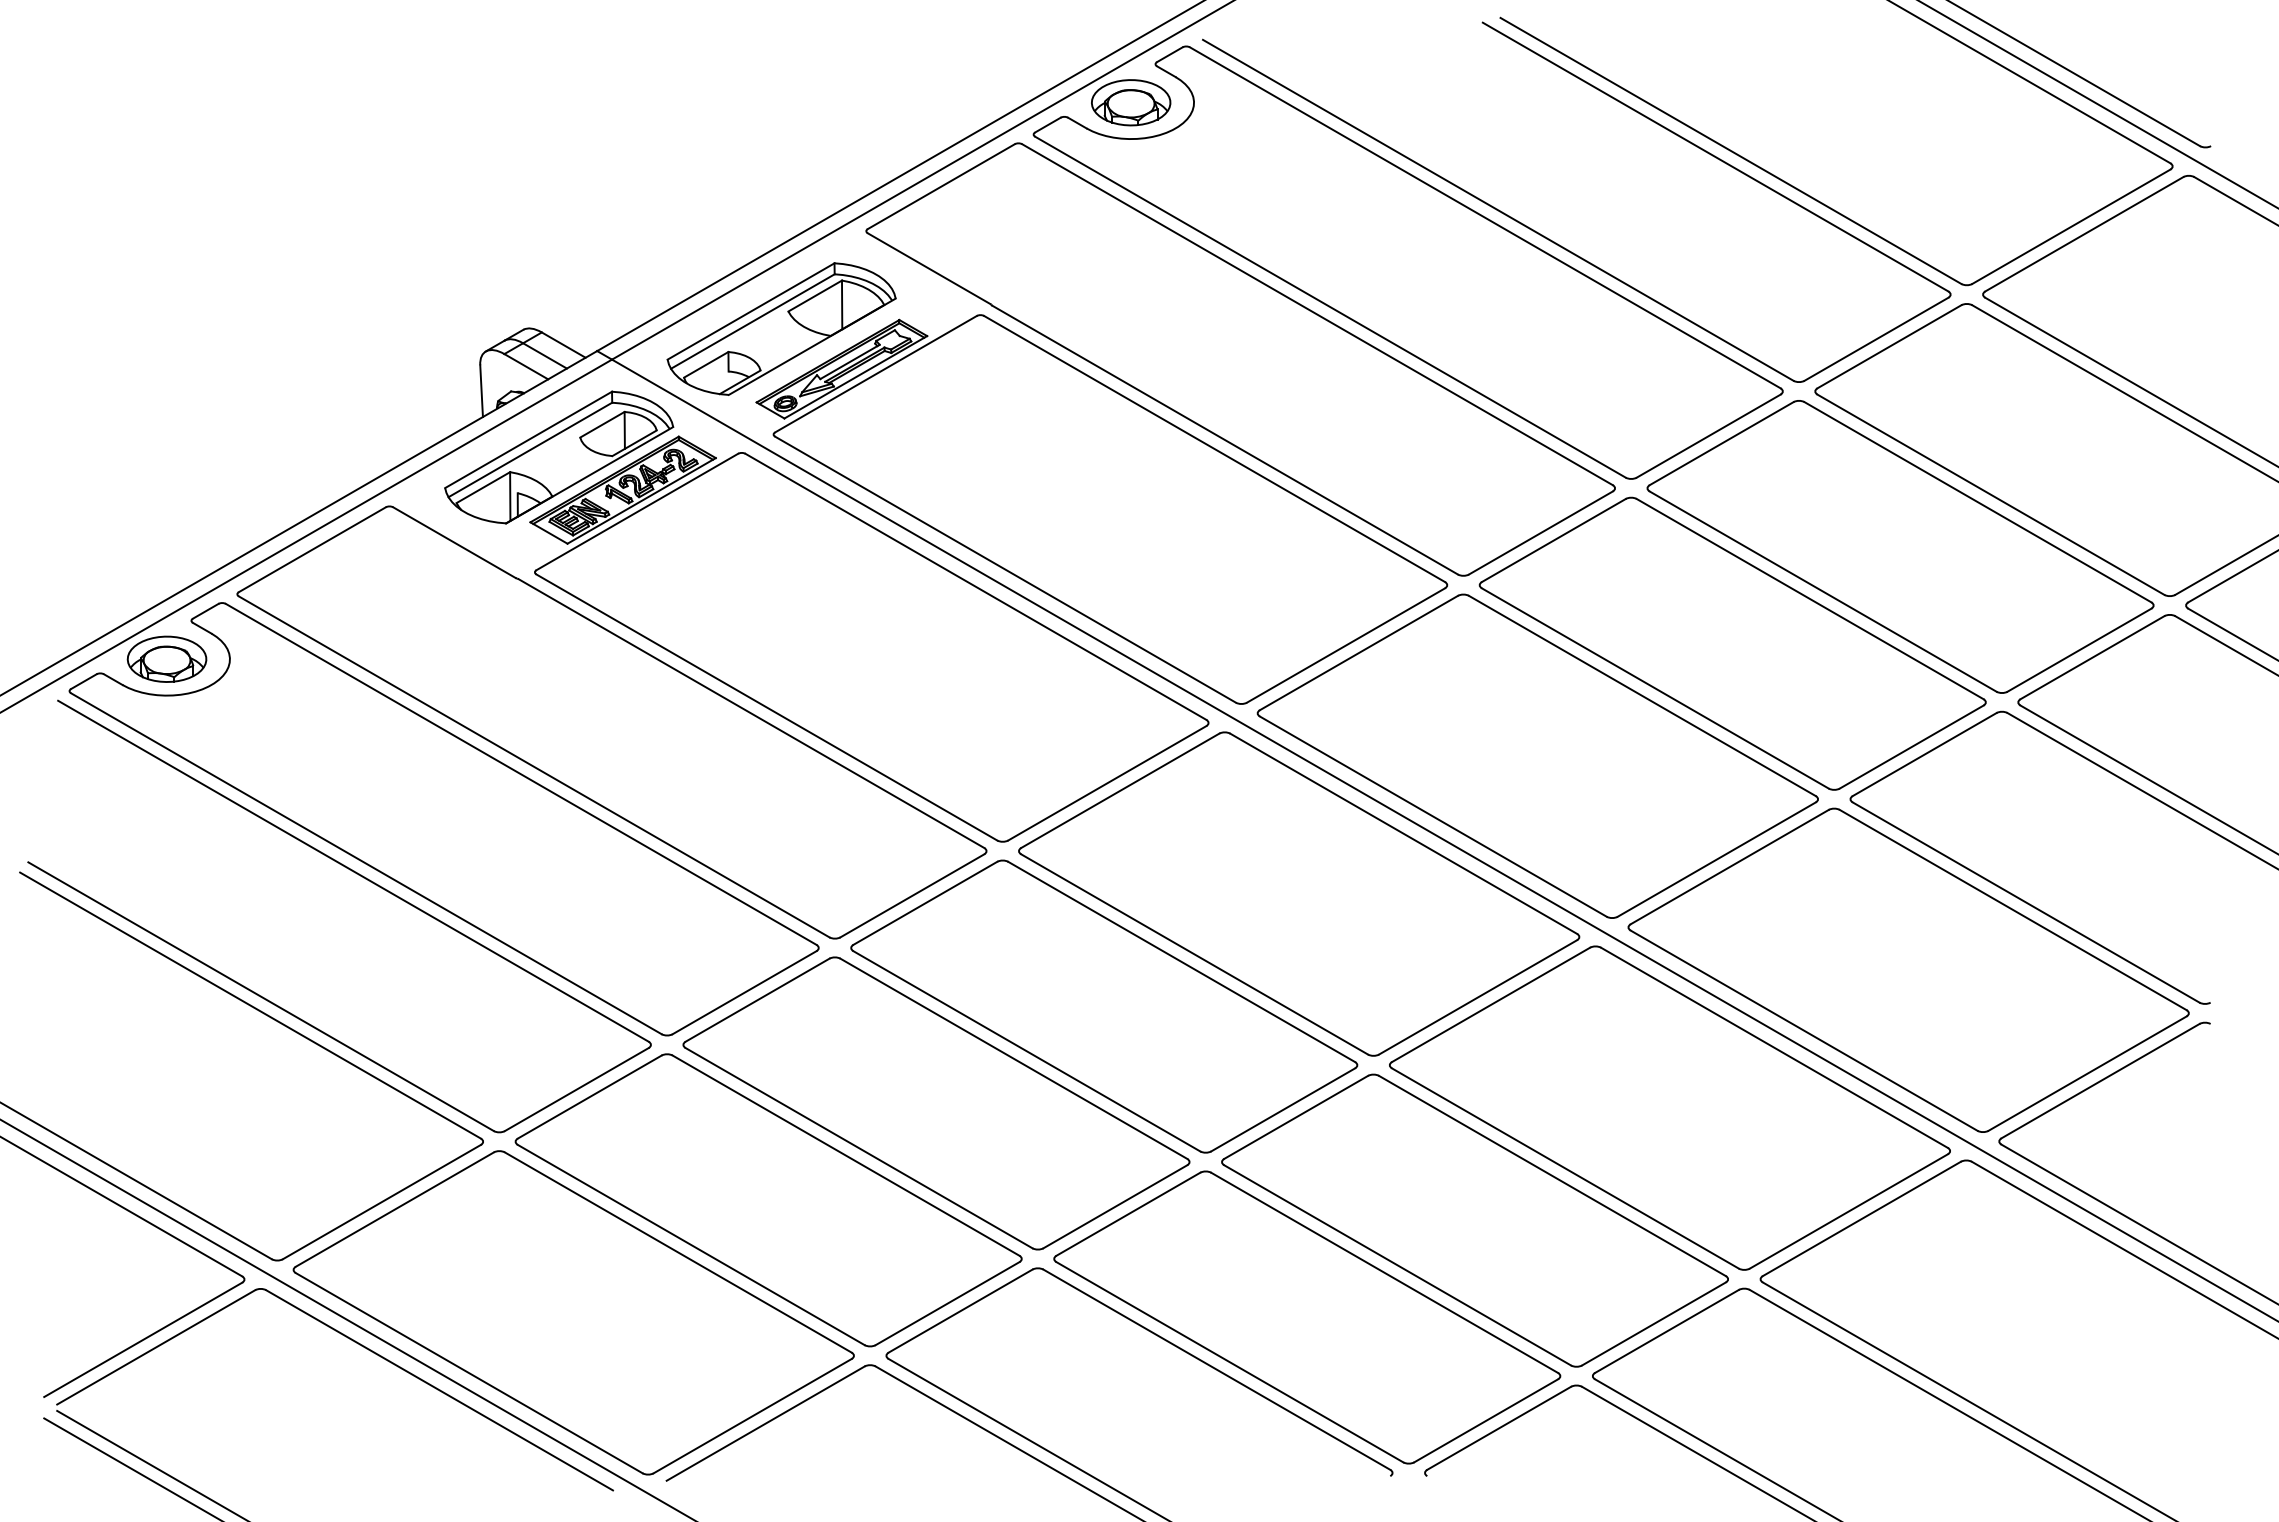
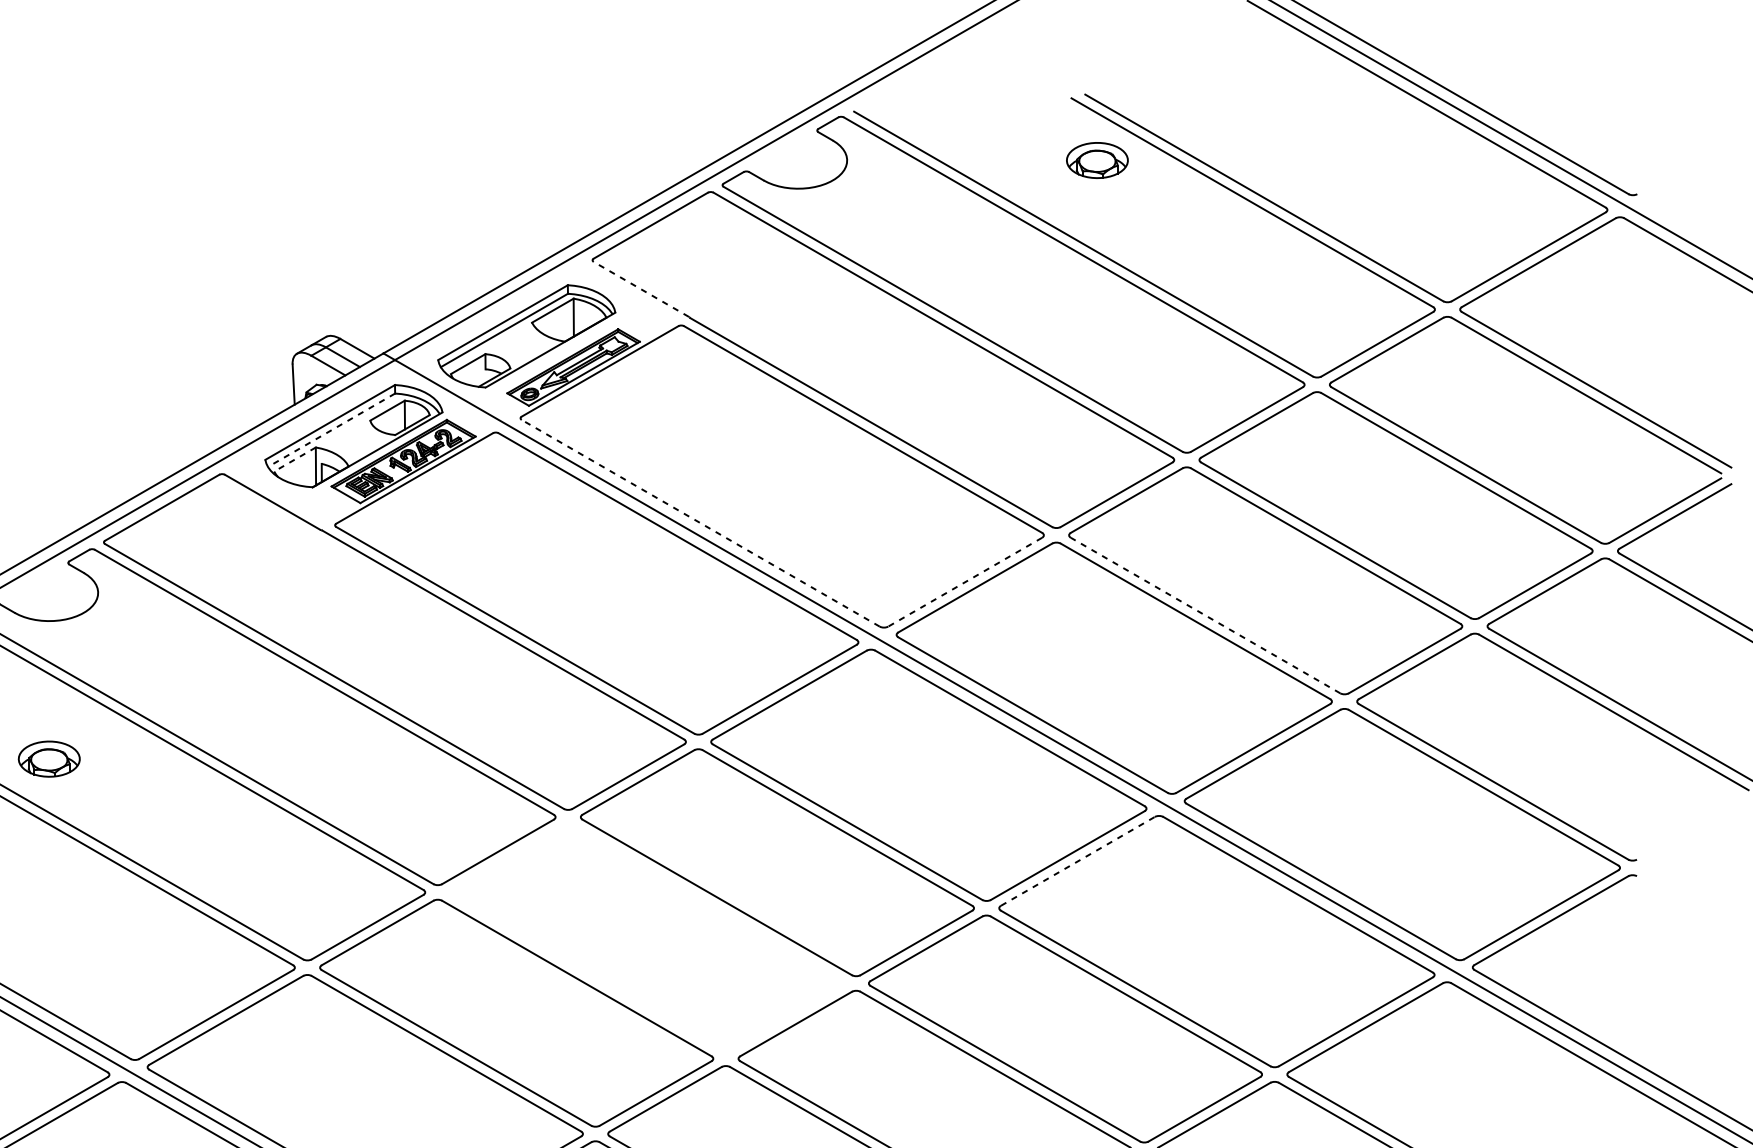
part: (1131, 102) -> (1097, 160), moved
line: (929, 268) -> (641, 289), solid -> dashed
line: (530, 449) -> (331, 429), solid -> dashed
line: (483, 487) -> (295, 459), solid -> dashed
line: (1005, 569) -> (700, 523), solid -> dashed
line: (1345, 645) -> (964, 582), solid -> dashed
part: (166, 658) -> (48, 758), moved
line: (1654, 688) -> (1204, 615), solid -> dashed
line: (1491, 1004) -> (1078, 861), solid -> dashed
part: (936, 1103) -> (647, 937), removed

